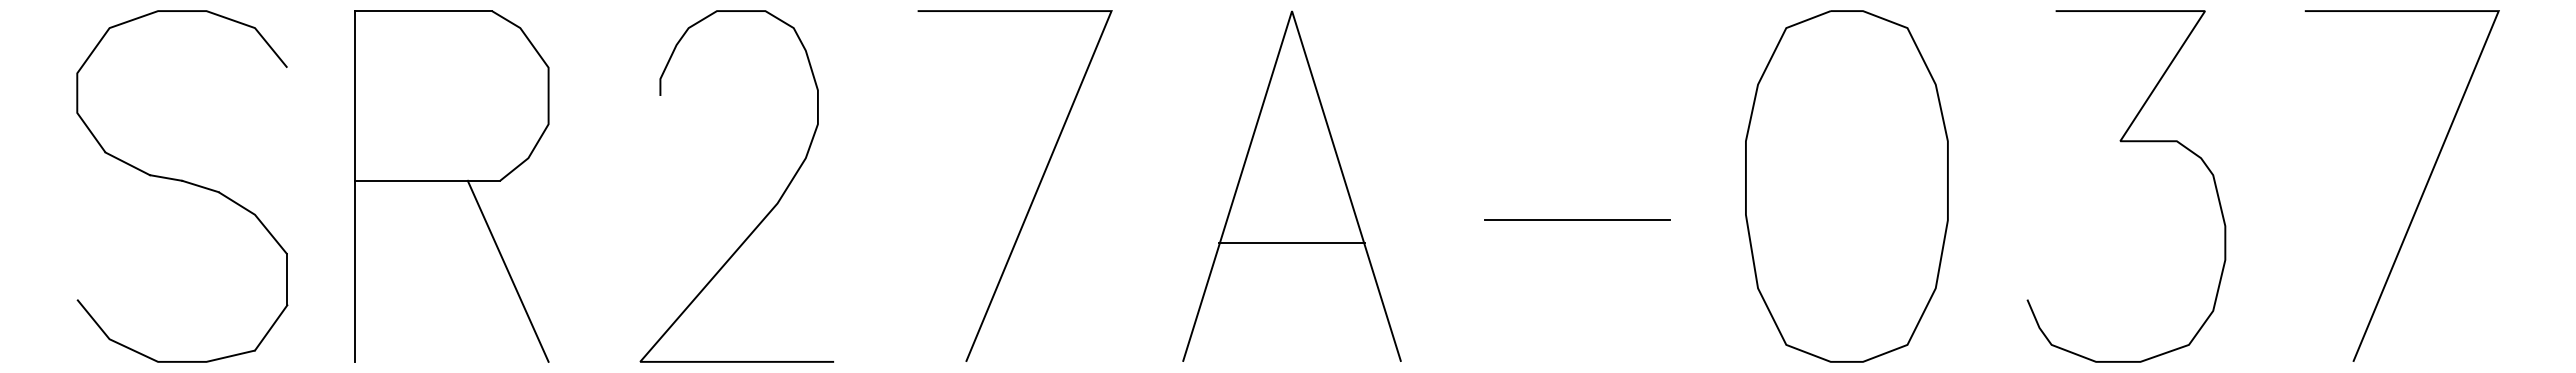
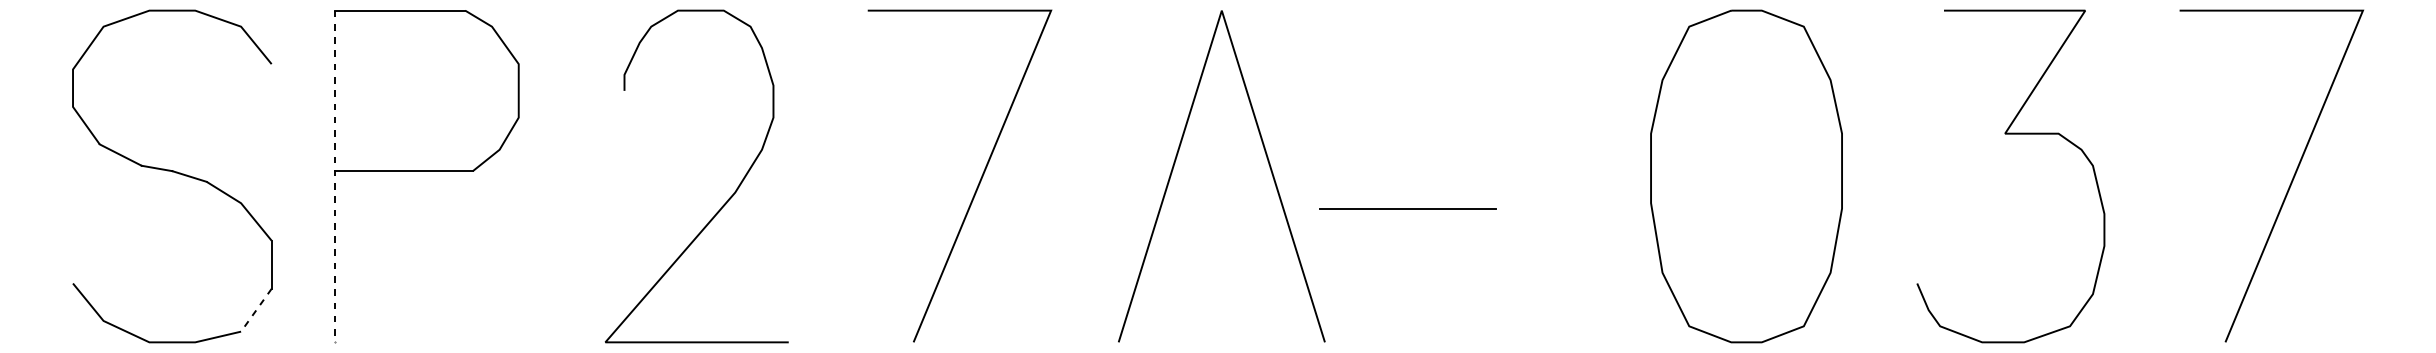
line: (354, 186) -> (335, 176), solid -> dashed
line: (1577, 219) -> (1407, 207), moved
line: (1291, 243) -> (1221, 230), removed
line: (507, 270) -> (479, 255), removed
line: (271, 327) -> (256, 309), solid -> dashed

